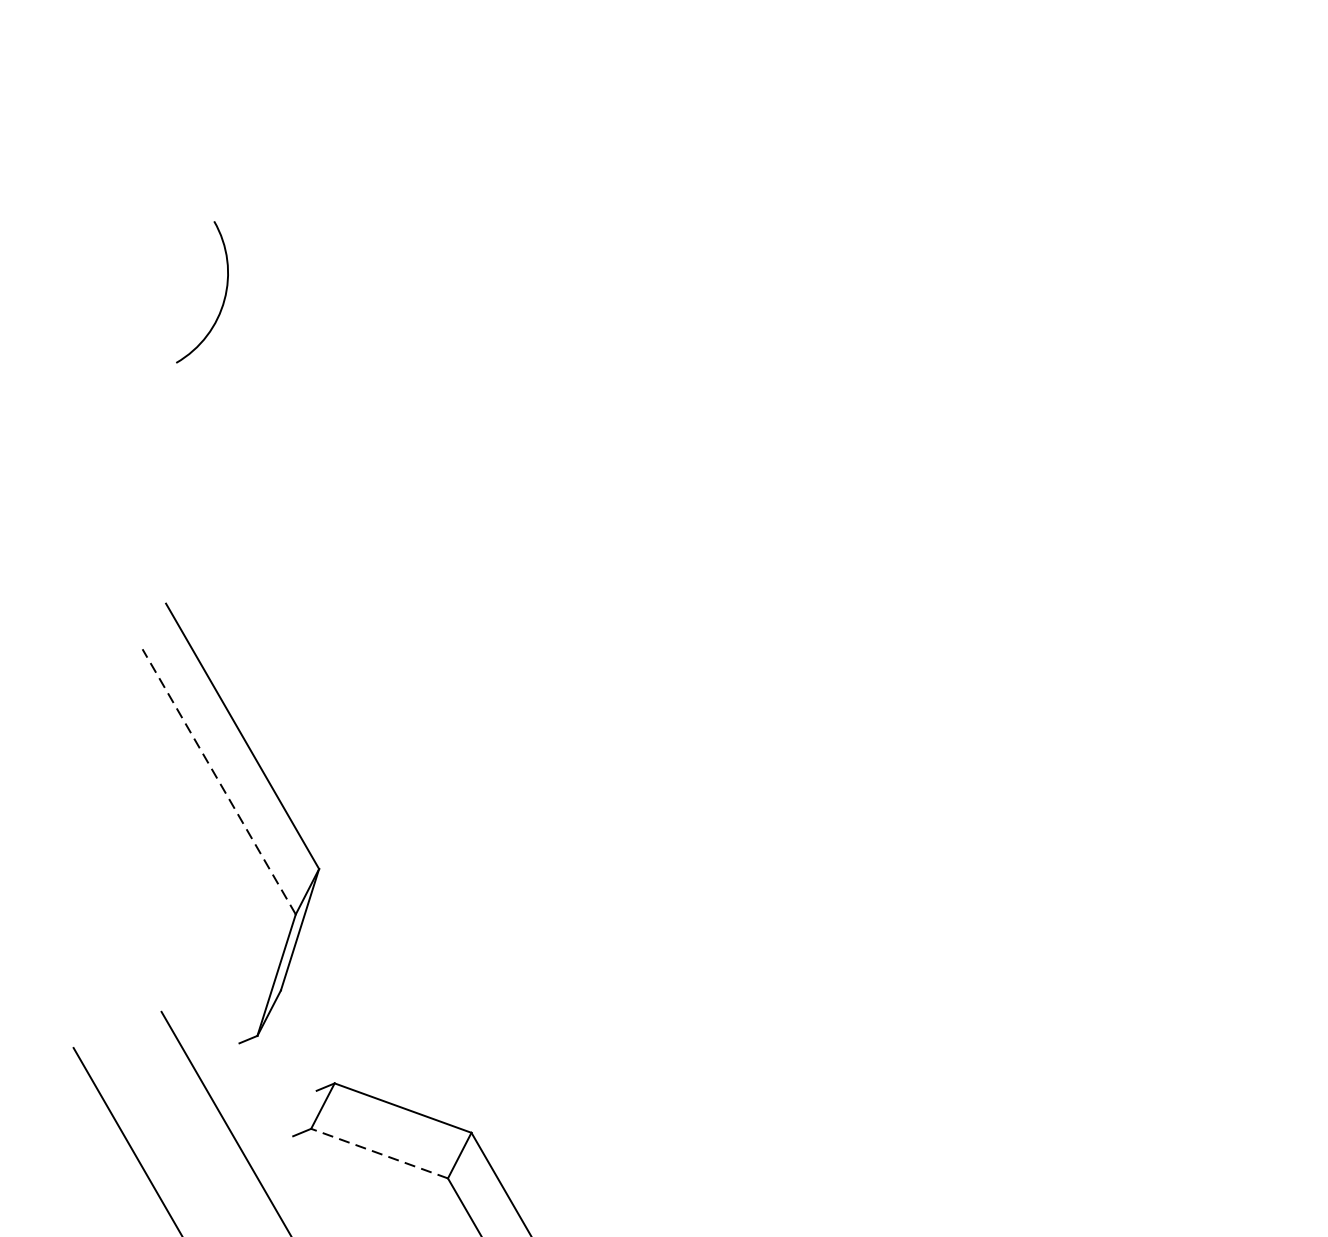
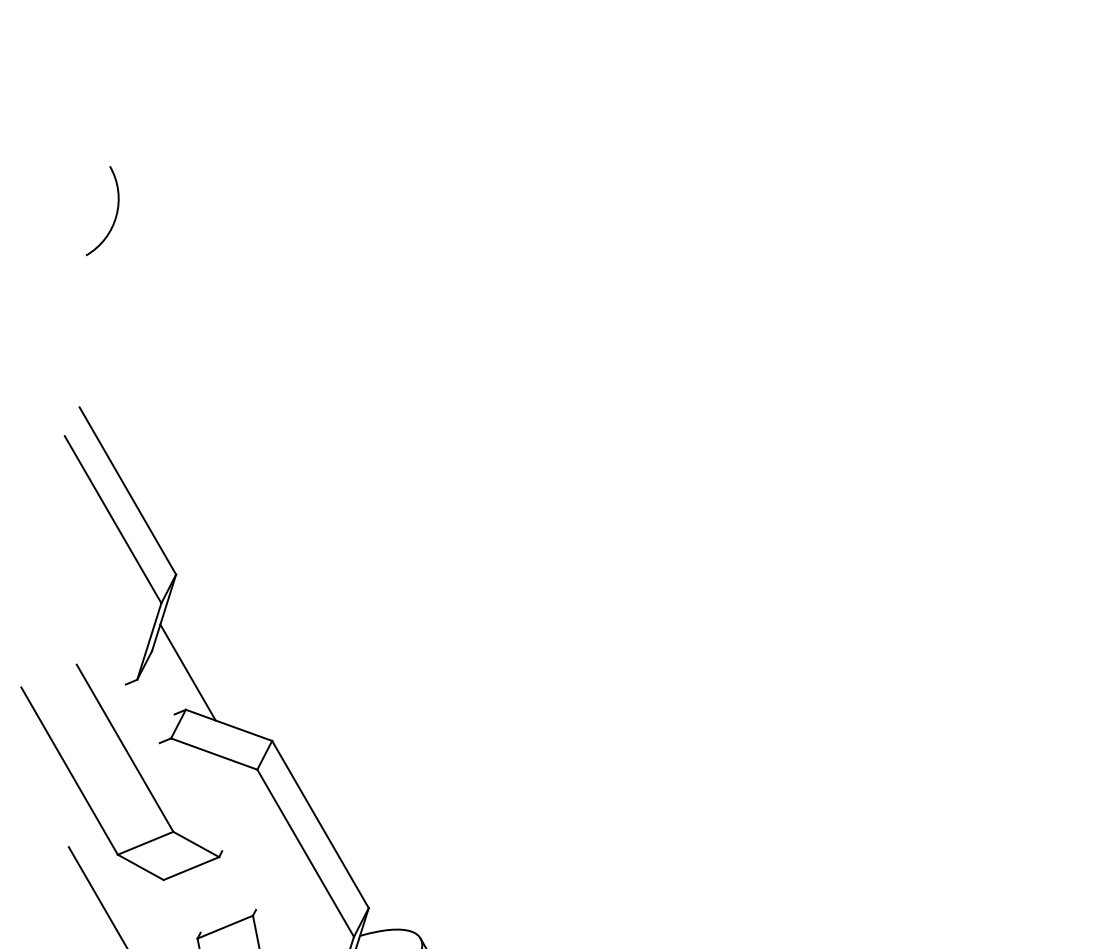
line: (219, 781) -> (113, 519), dashed -> solid
line: (337, 1024) -> (187, 672), added
line: (380, 1154) -> (214, 754), dashed -> solid

